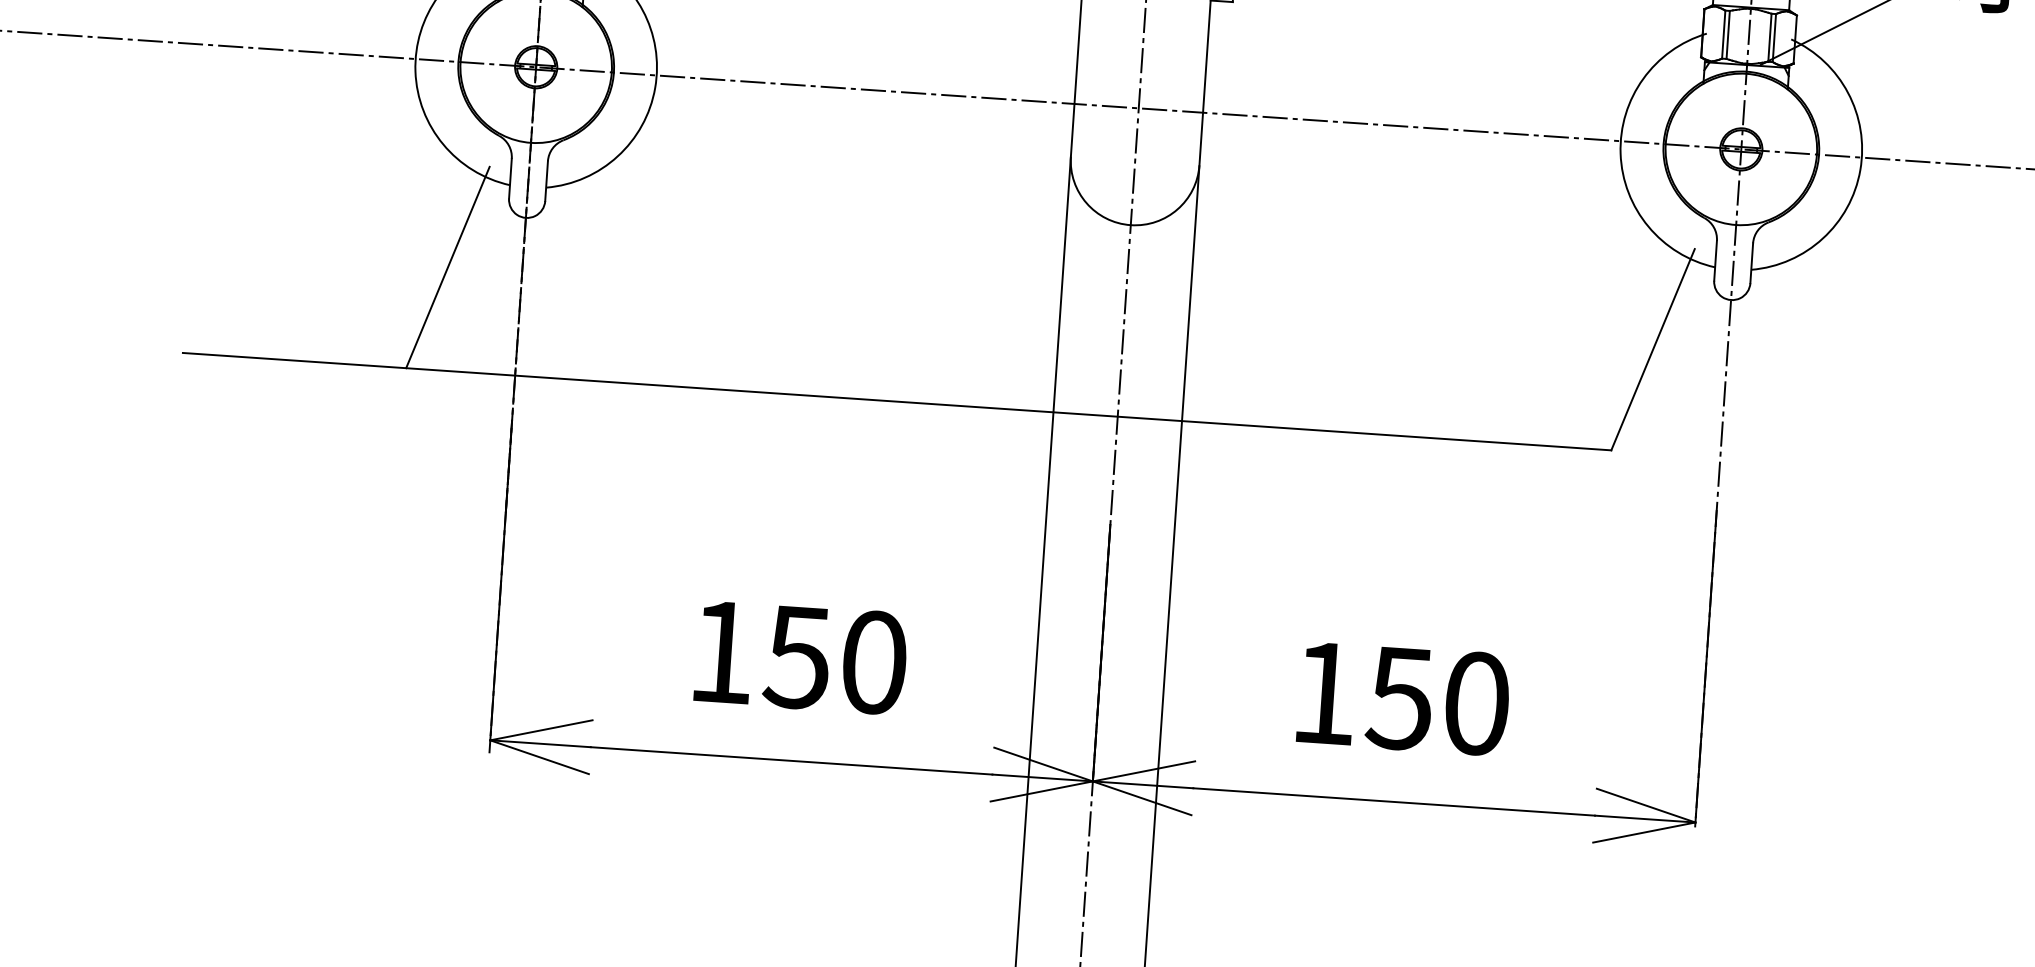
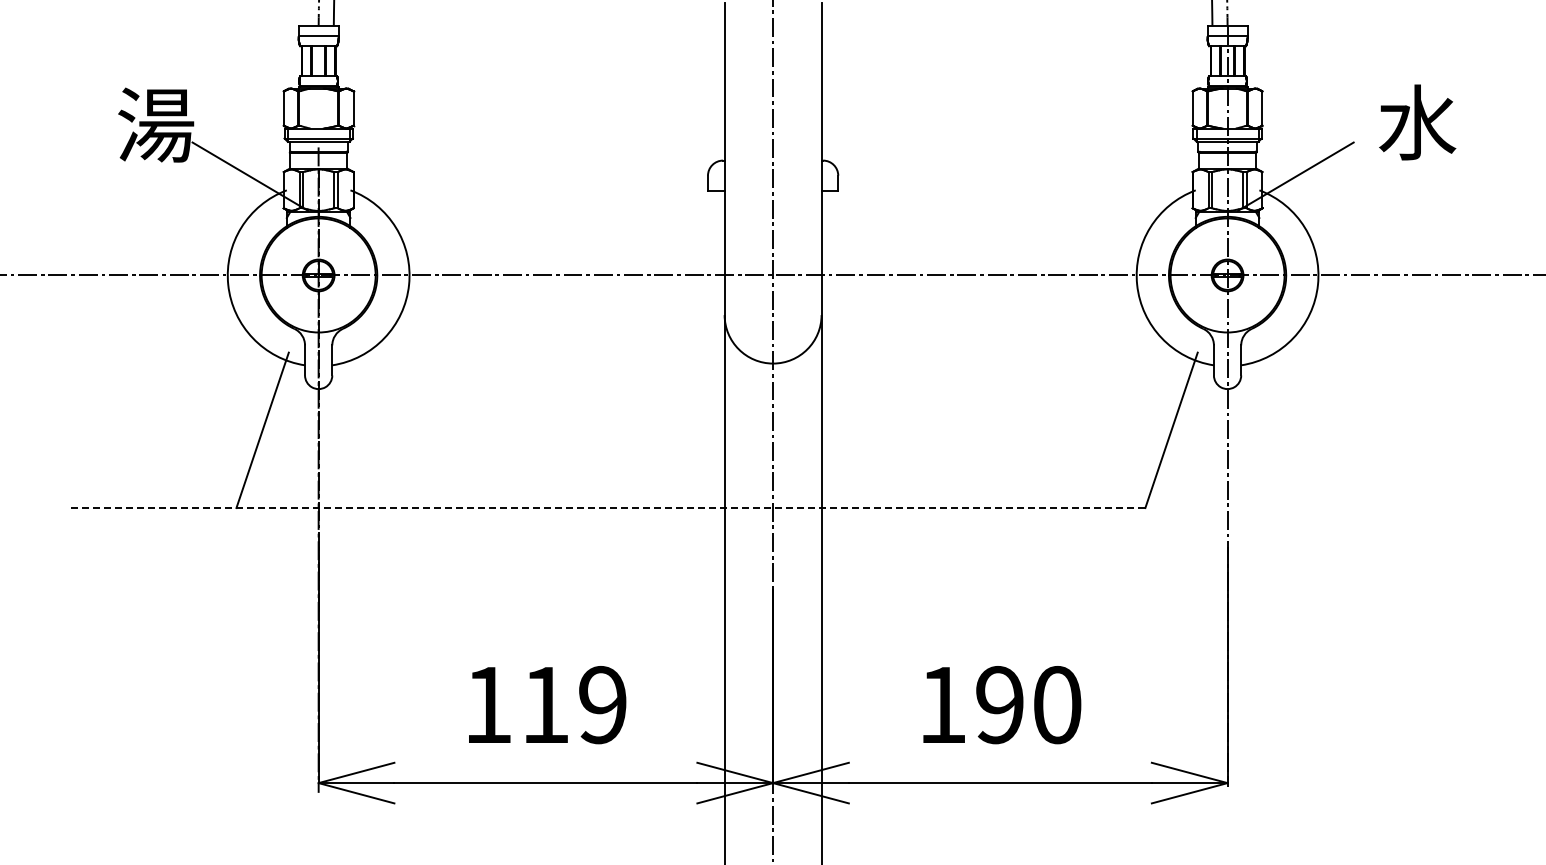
line: (896, 402) -> (606, 508), solid -> dashed
text: (835, 660) -> (573, 705), 150 -> 119
text: (1398, 698) -> (998, 705), 150 -> 190

